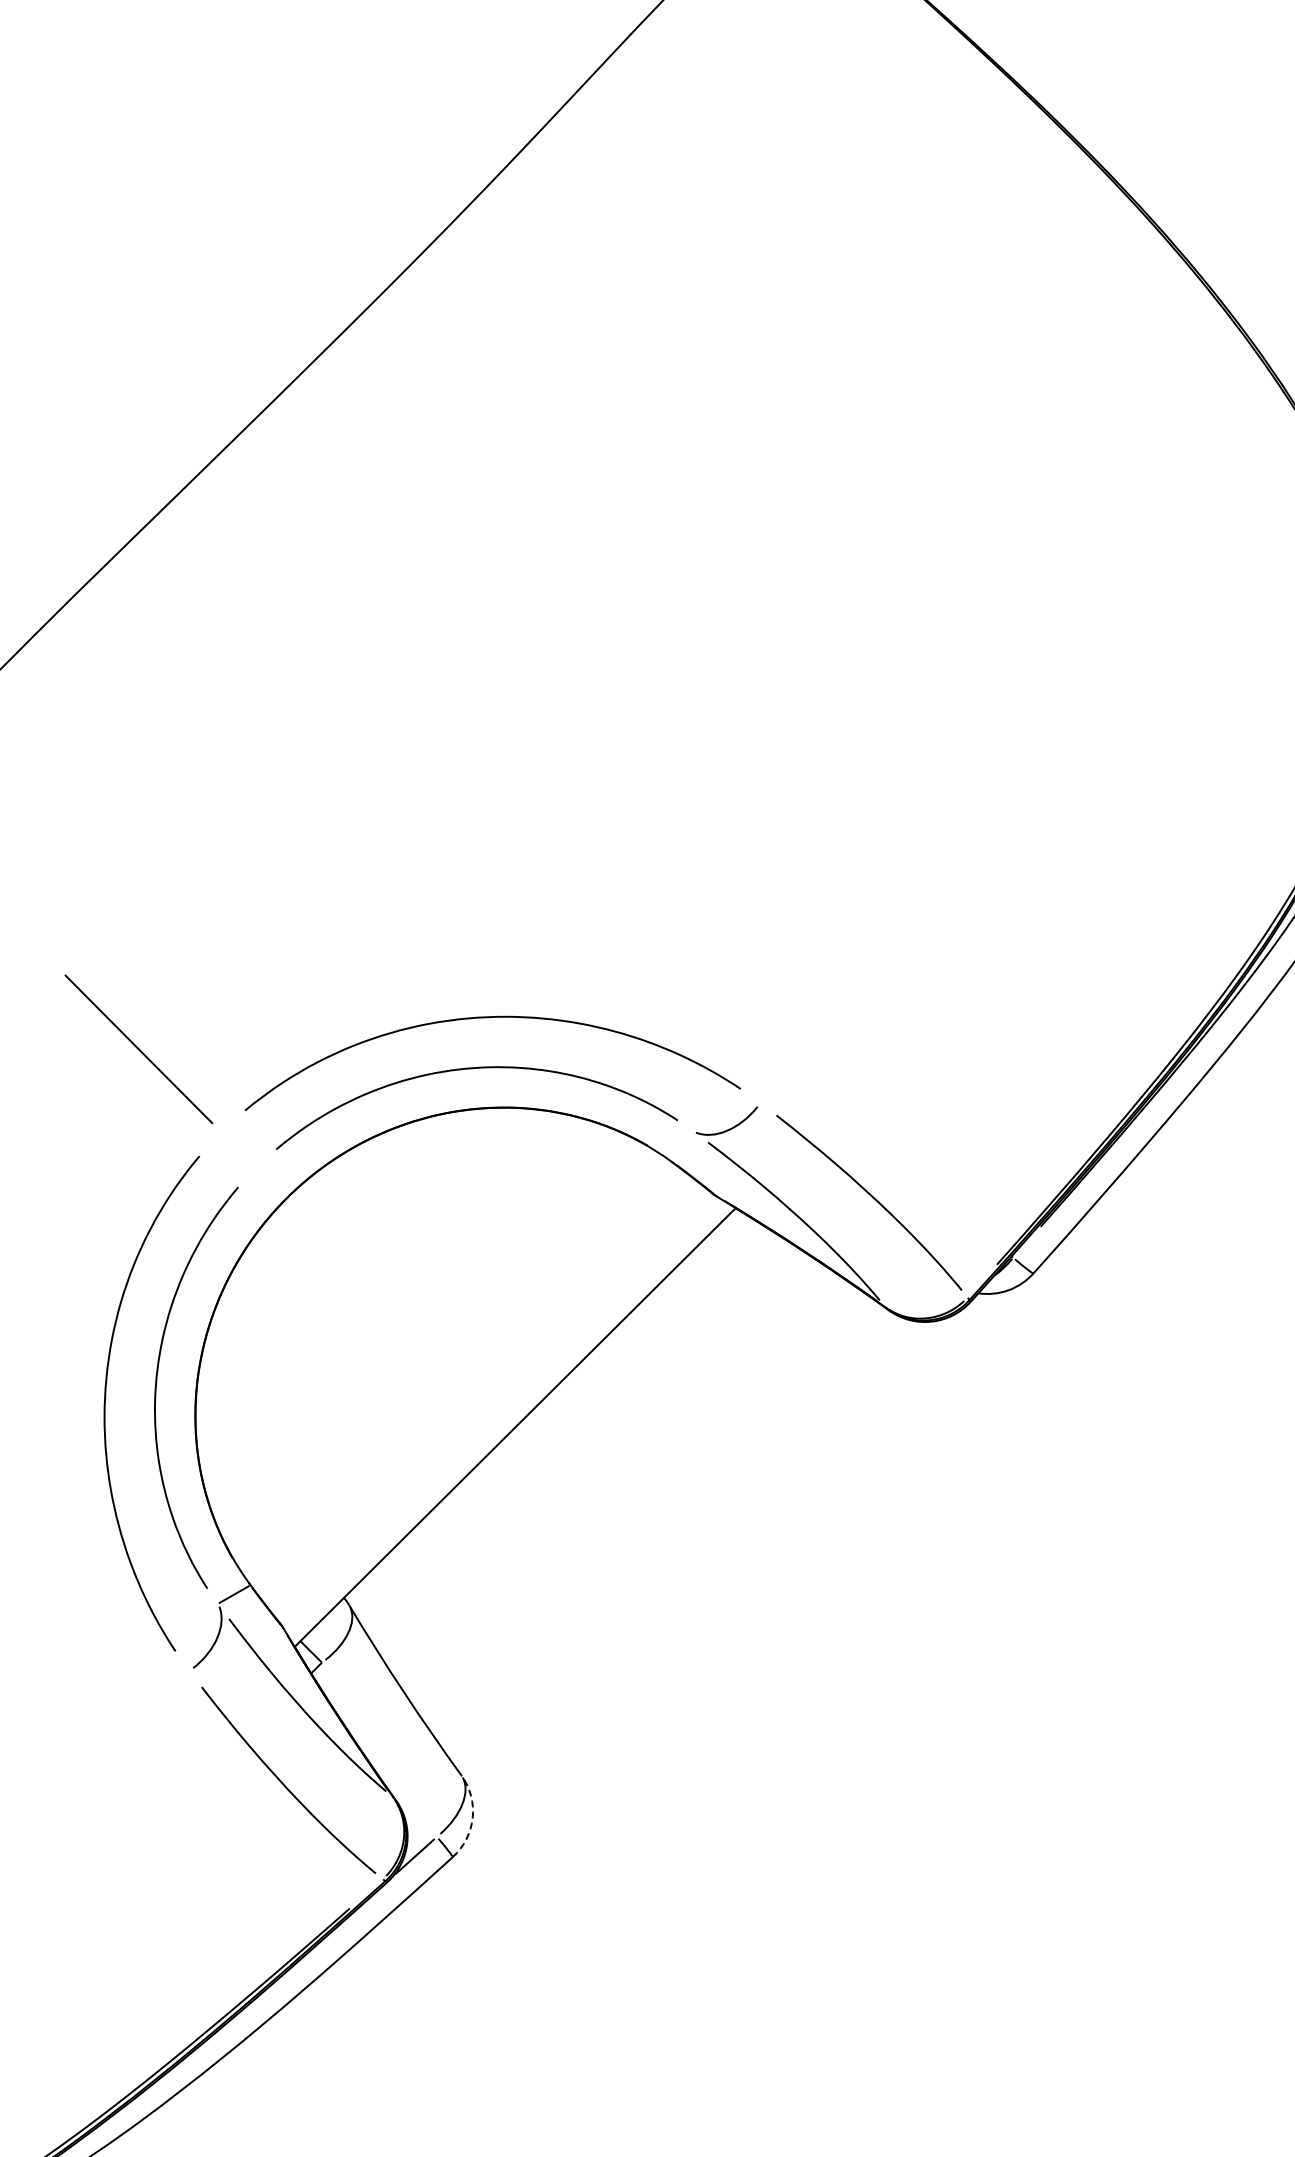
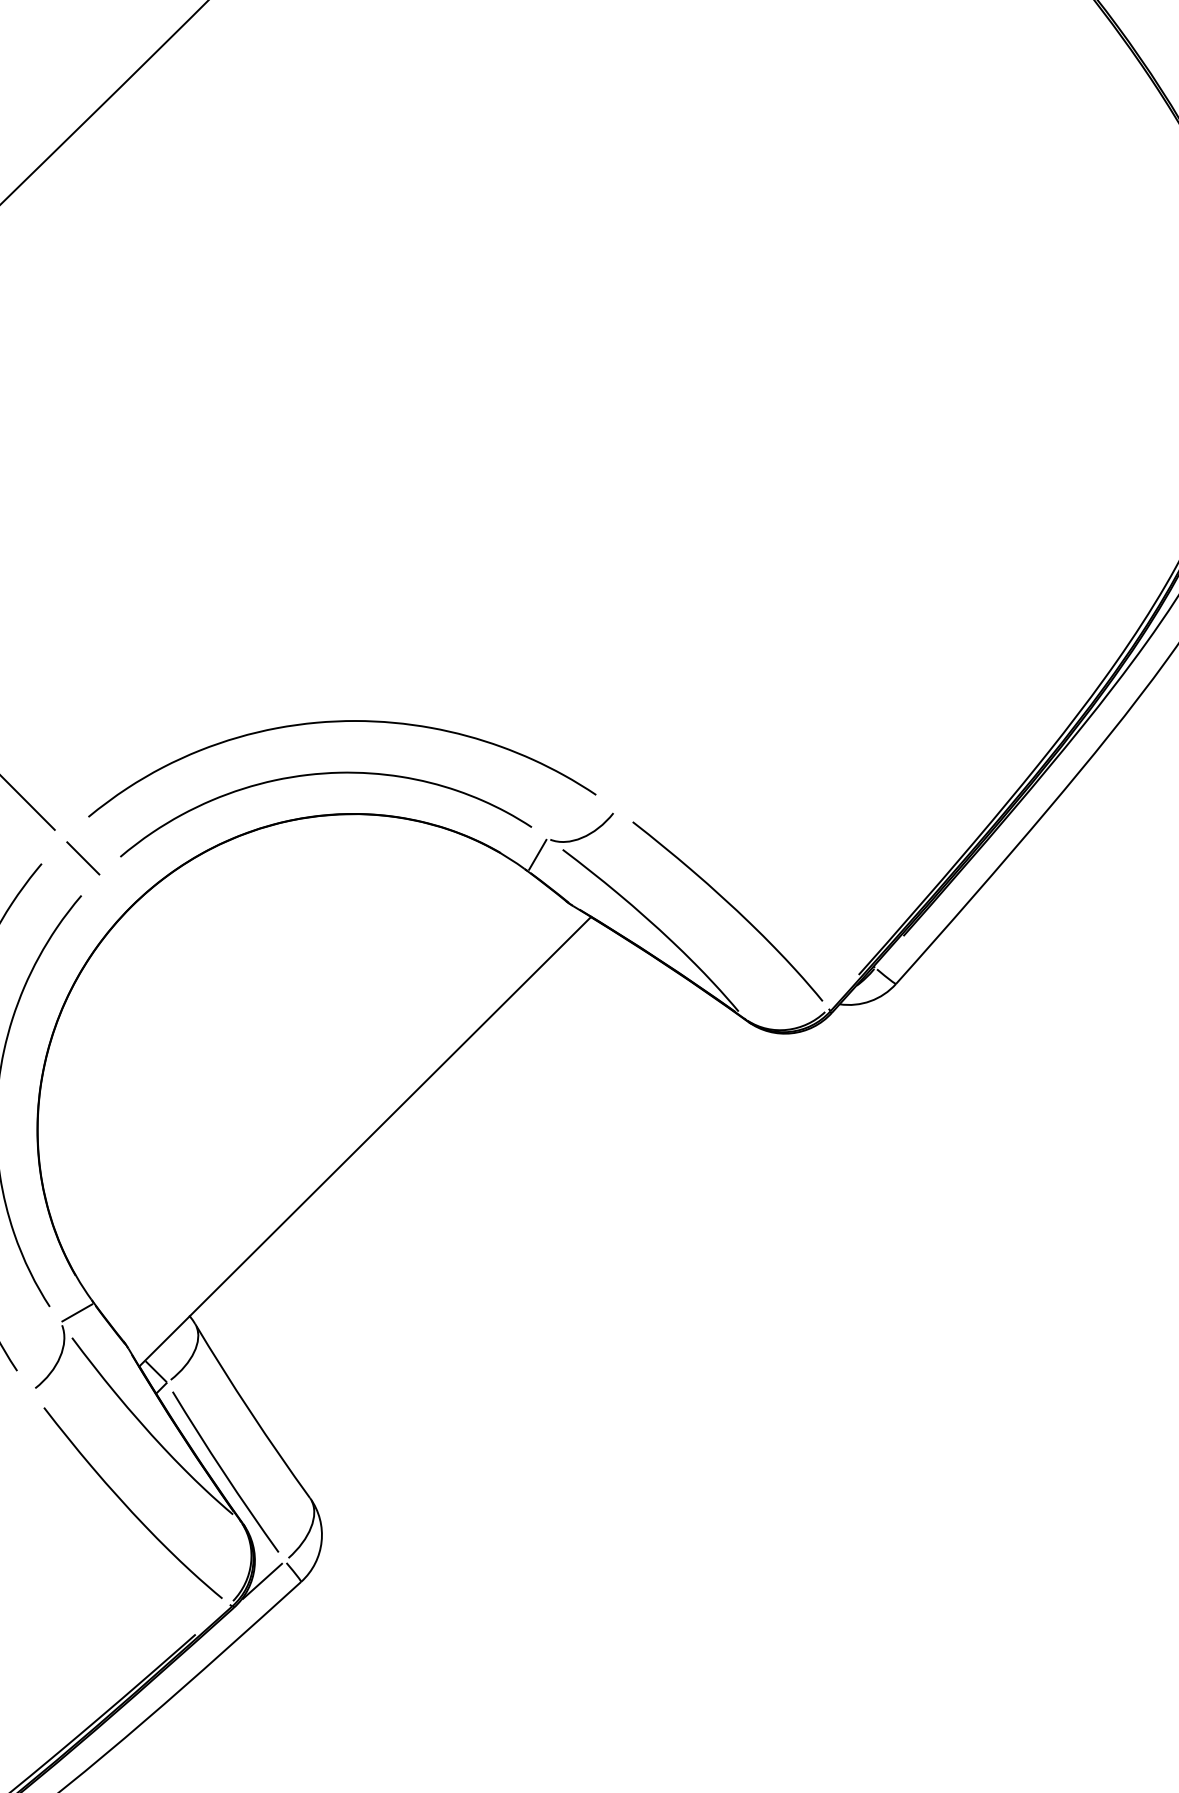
line: (683, 1146) -> (537, 853), added
line: (239, 1150) -> (82, 857), added
curve: (377, 1749) -> (224, 1471), added
arc: (472, 1817) -> (321, 1541), dashed -> solid

